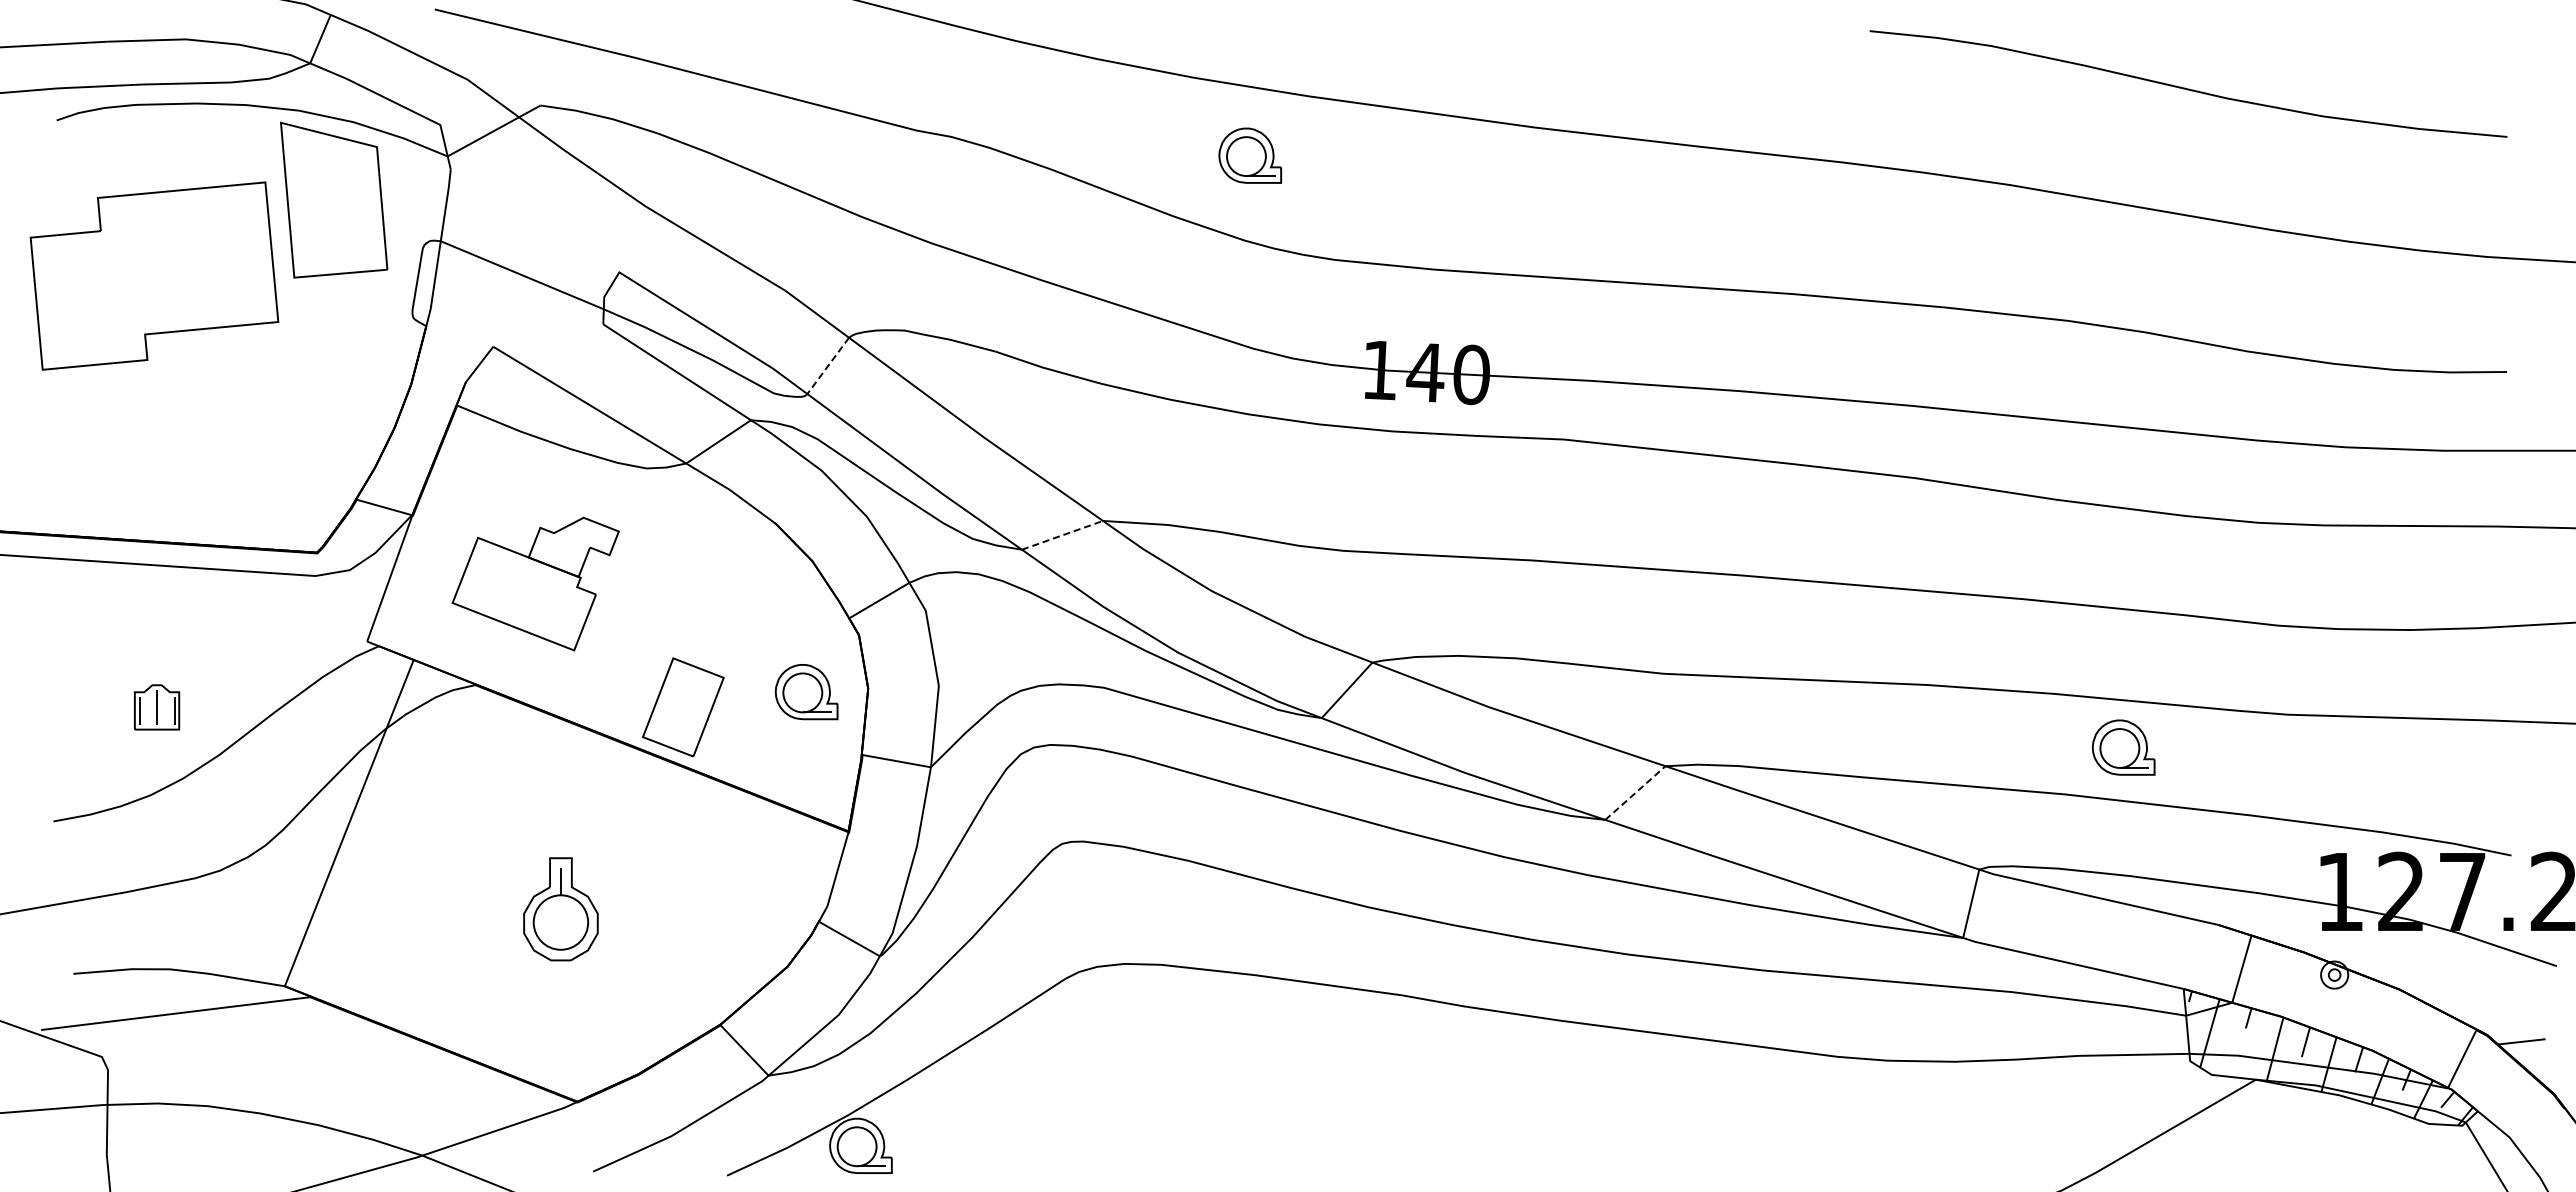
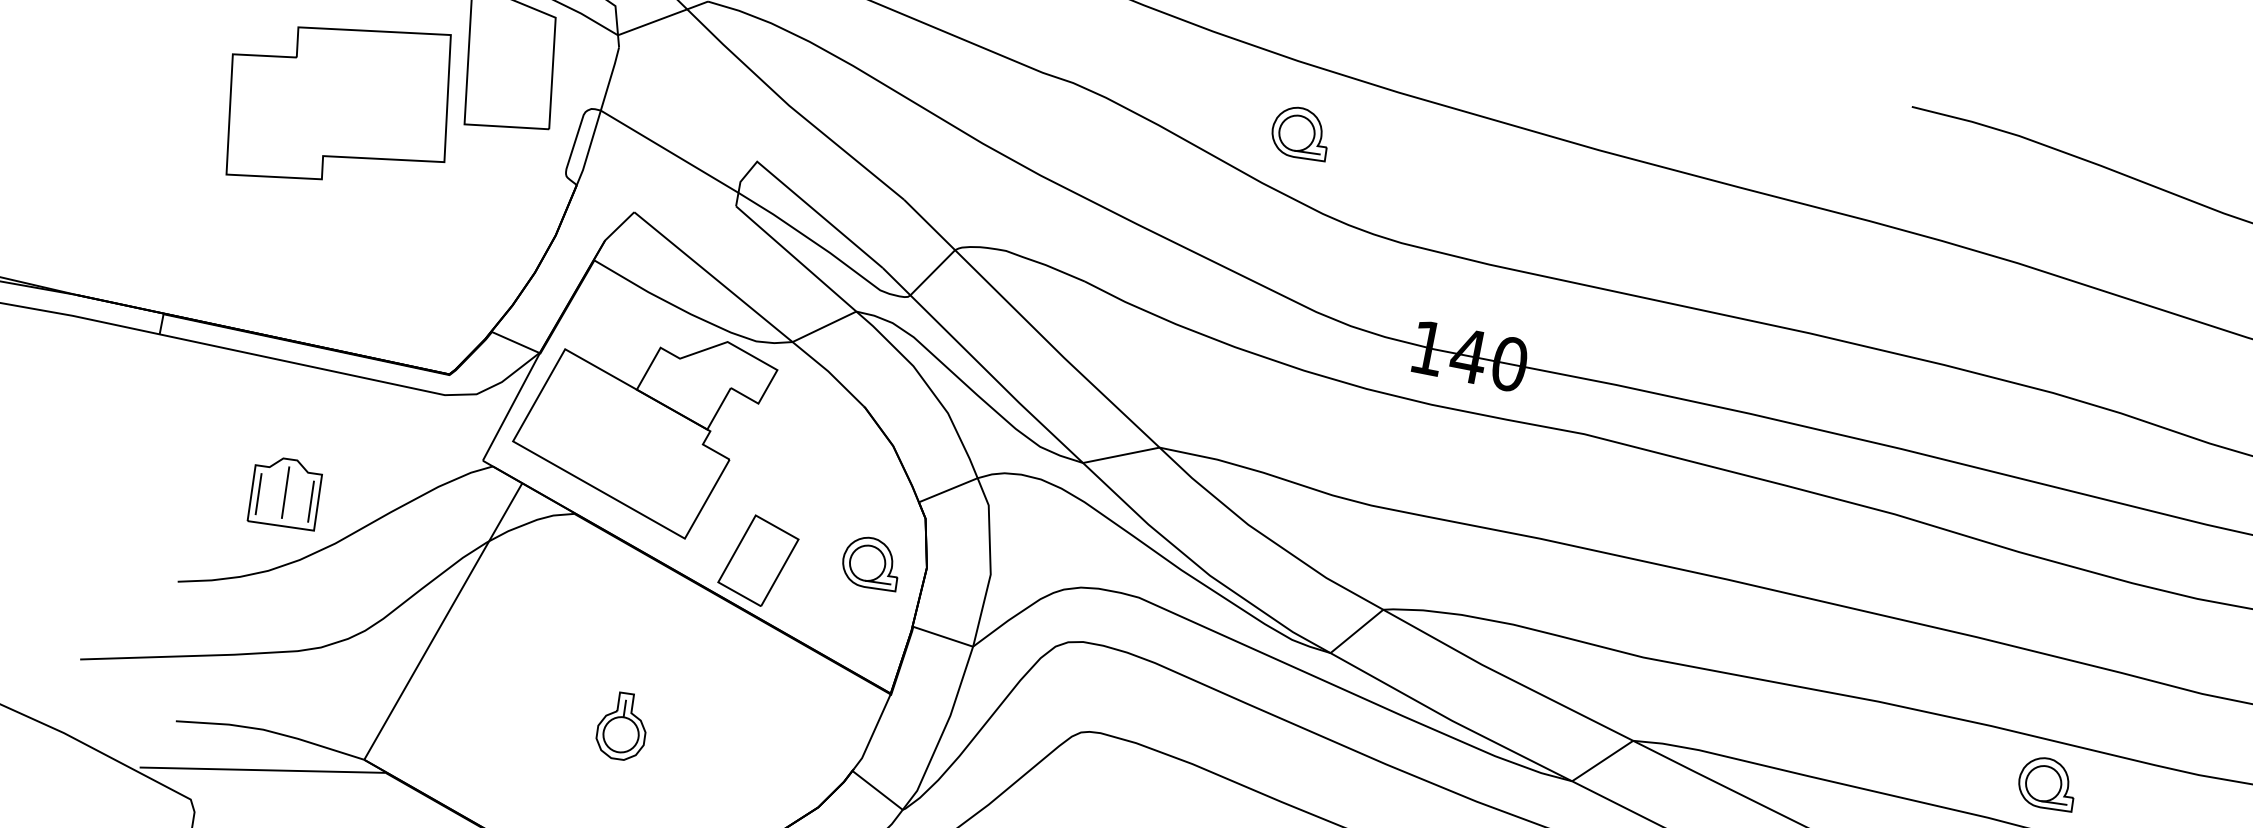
part: (1250, 155) -> (1300, 132), moved
line: (827, 366) -> (932, 273), dashed -> solid
line: (1062, 535) -> (1121, 455), dashed -> solid
part: (535, 583) -> (641, 430), size x1.67
part: (156, 707) -> (285, 492), size x1.67
line: (1635, 792) -> (1602, 760), dashed -> solid
part: (560, 908) -> (622, 725), size x0.71

